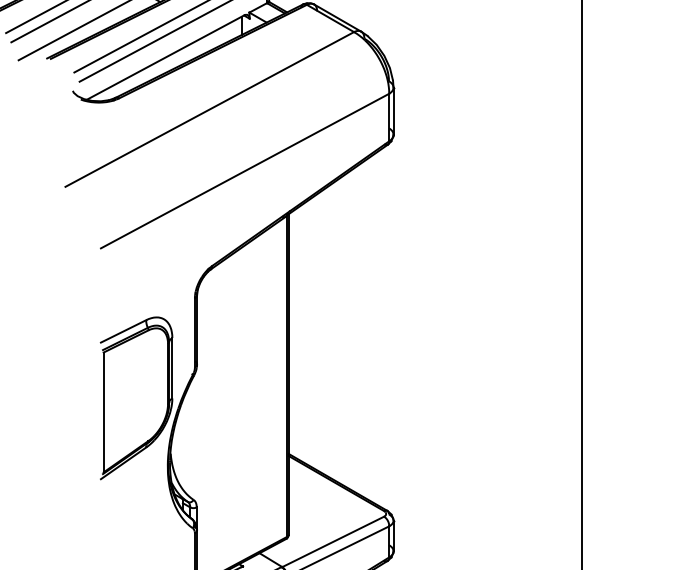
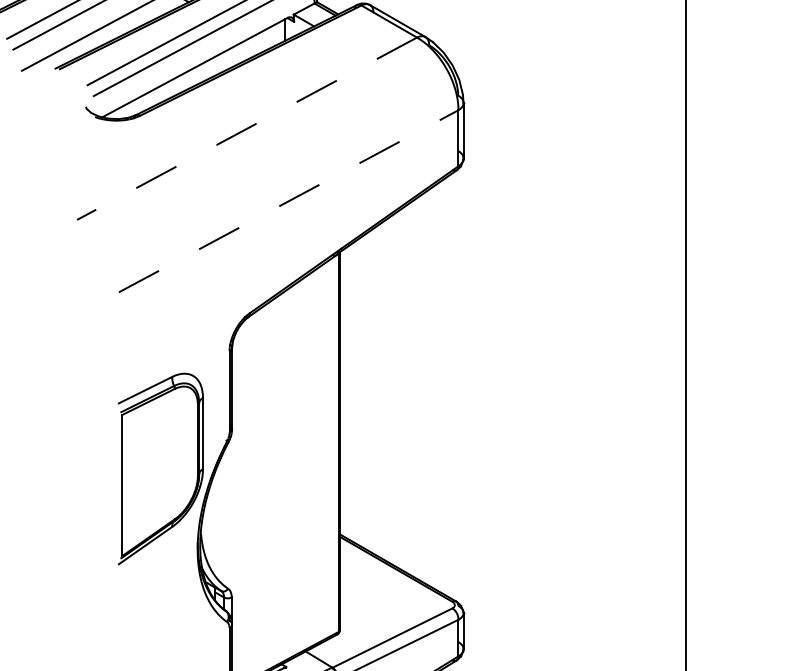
line: (209, 109) -> (246, 128), solid -> dashed
line: (245, 171) -> (289, 201), solid -> dashed

